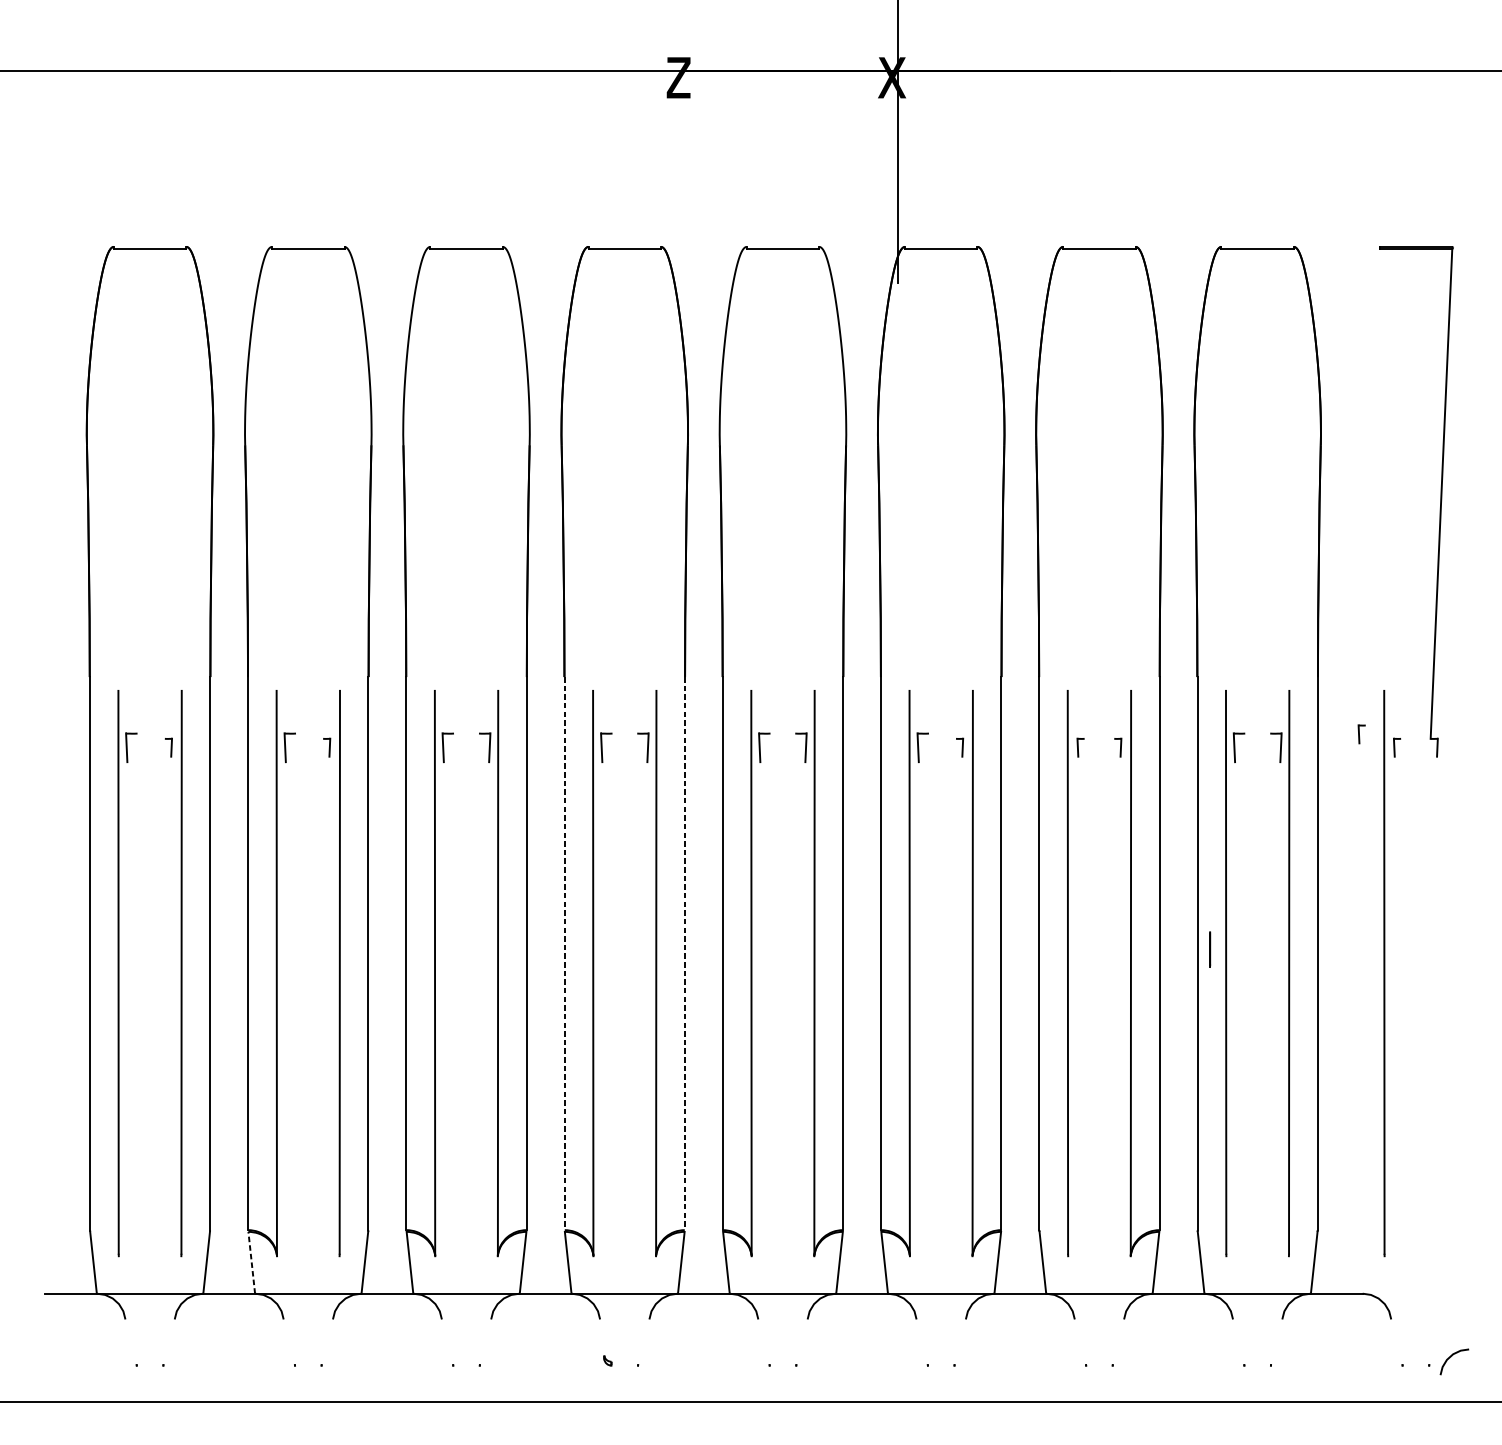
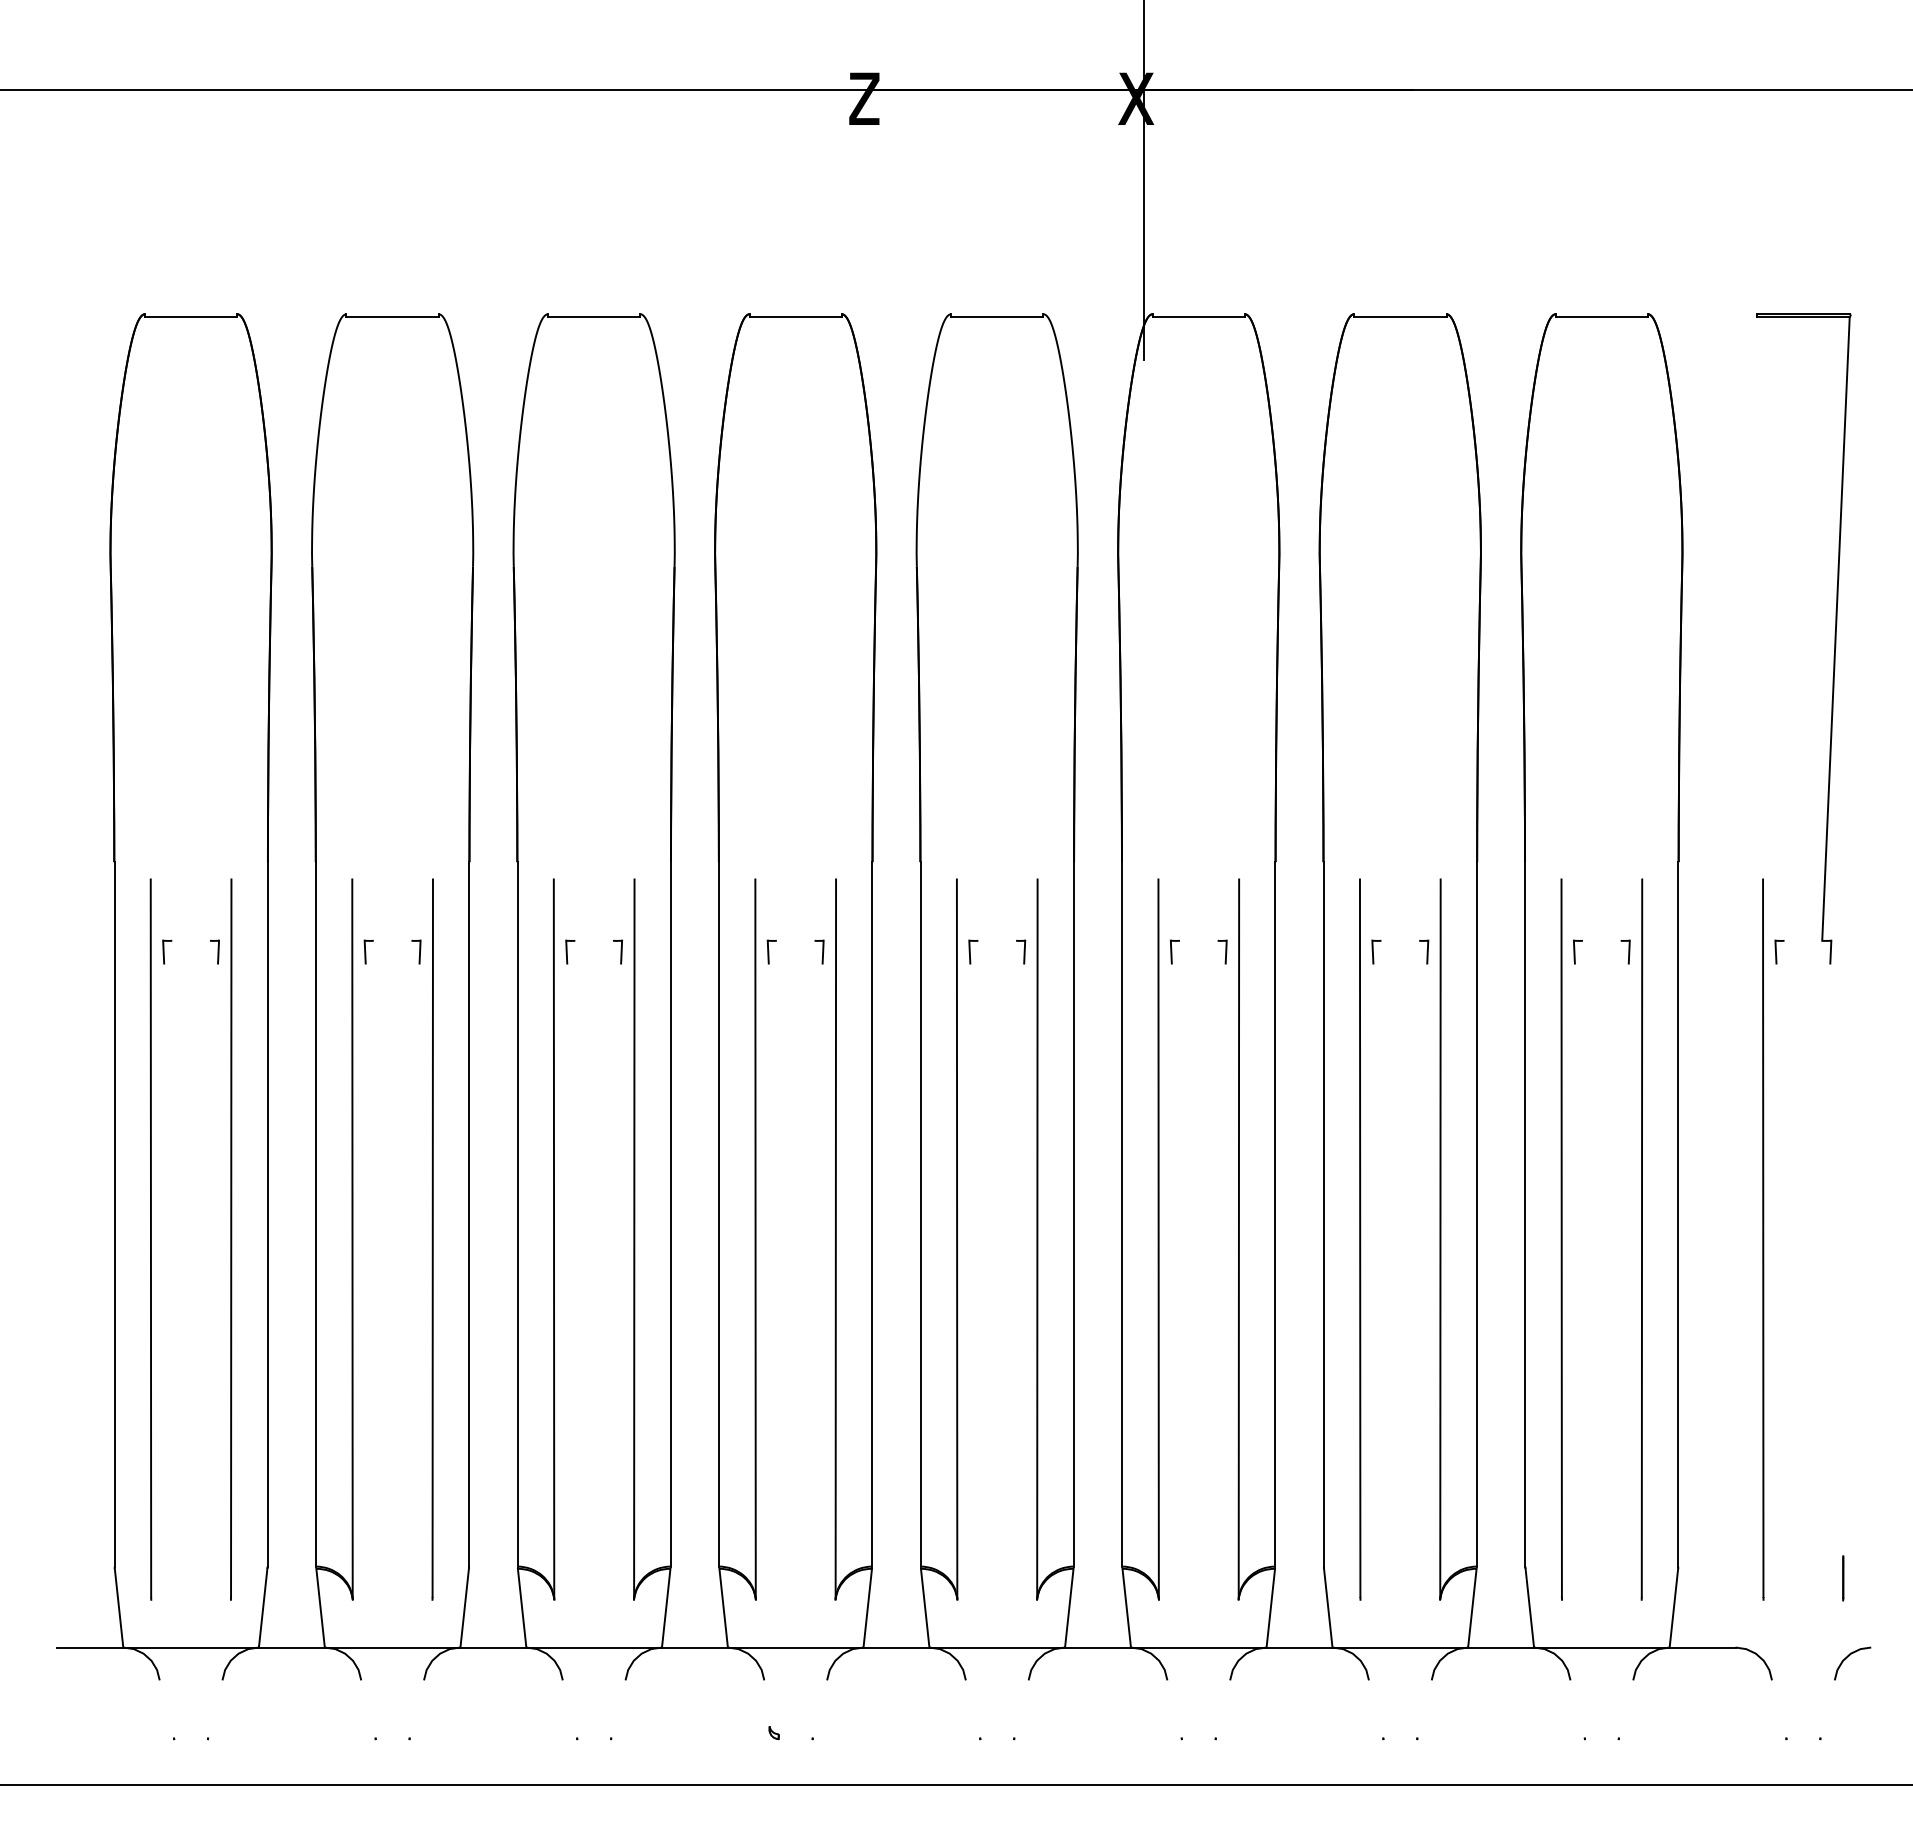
part: (1361, 733) -> (1734, 934), removed
part: (131, 747) -> (167, 951), size x0.62
part: (289, 747) -> (368, 951), size x0.62
part: (447, 747) -> (570, 951), size x0.62
part: (484, 747) -> (617, 951), size x0.62
part: (605, 747) -> (771, 951), size x0.62
part: (643, 747) -> (819, 951), size x0.62
part: (764, 747) -> (973, 951), size x0.62
part: (802, 747) -> (1021, 951), size x0.62
part: (922, 747) -> (1174, 951), size x0.62
part: (1238, 747) -> (1577, 951), size x0.62
part: (1276, 747) -> (1625, 951), size x0.62
line: (1210, 949) -> (1843, 1578), moved
line: (564, 953) -> (719, 1214), dashed -> solid
line: (685, 953) -> (872, 1214), dashed -> solid
line: (251, 1263) -> (320, 1608), dashed -> solid
curve: (1450, 1358) -> (1847, 1658), moved

